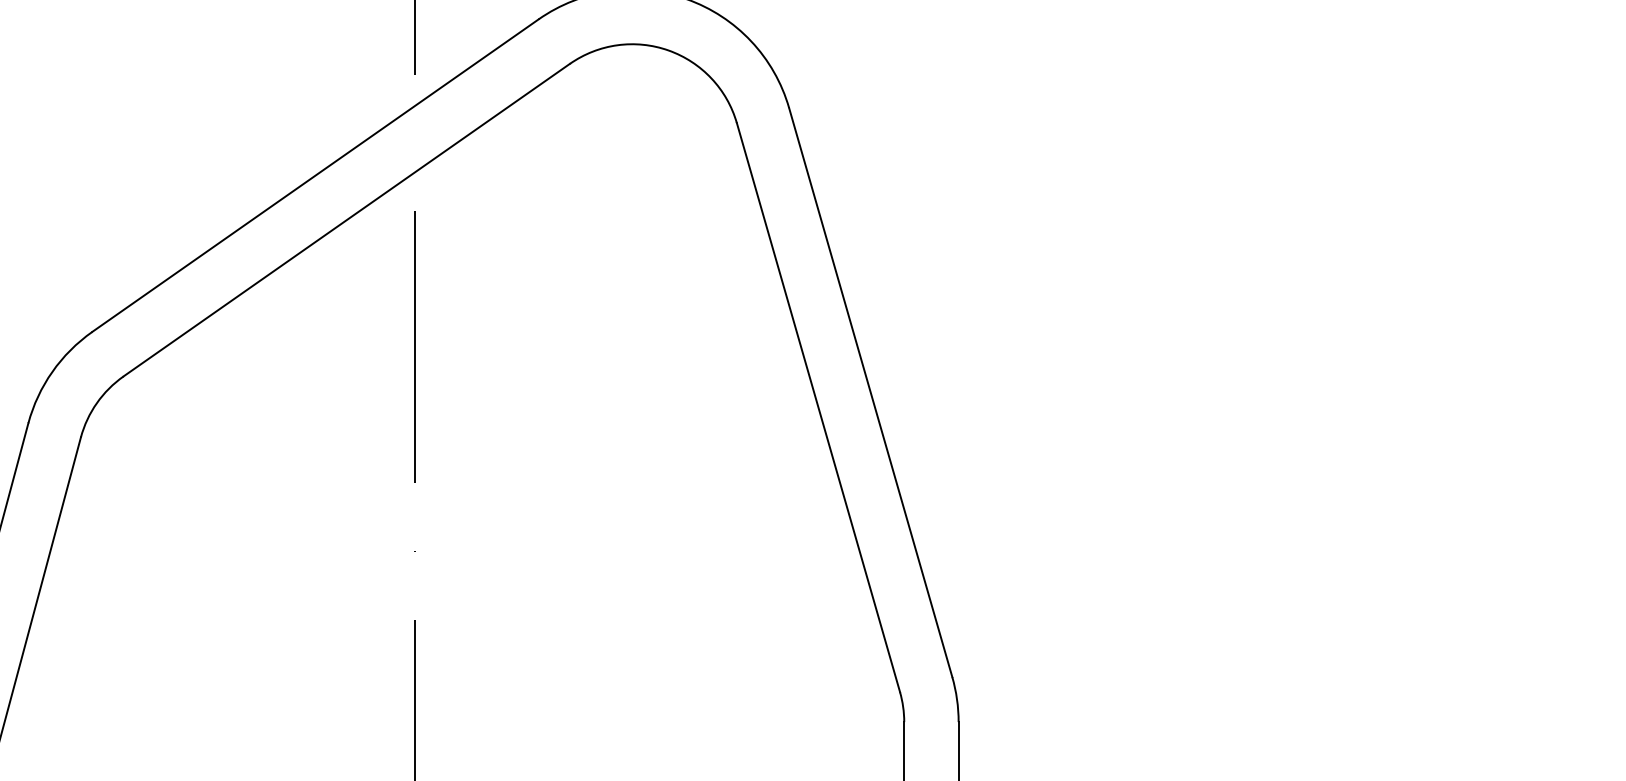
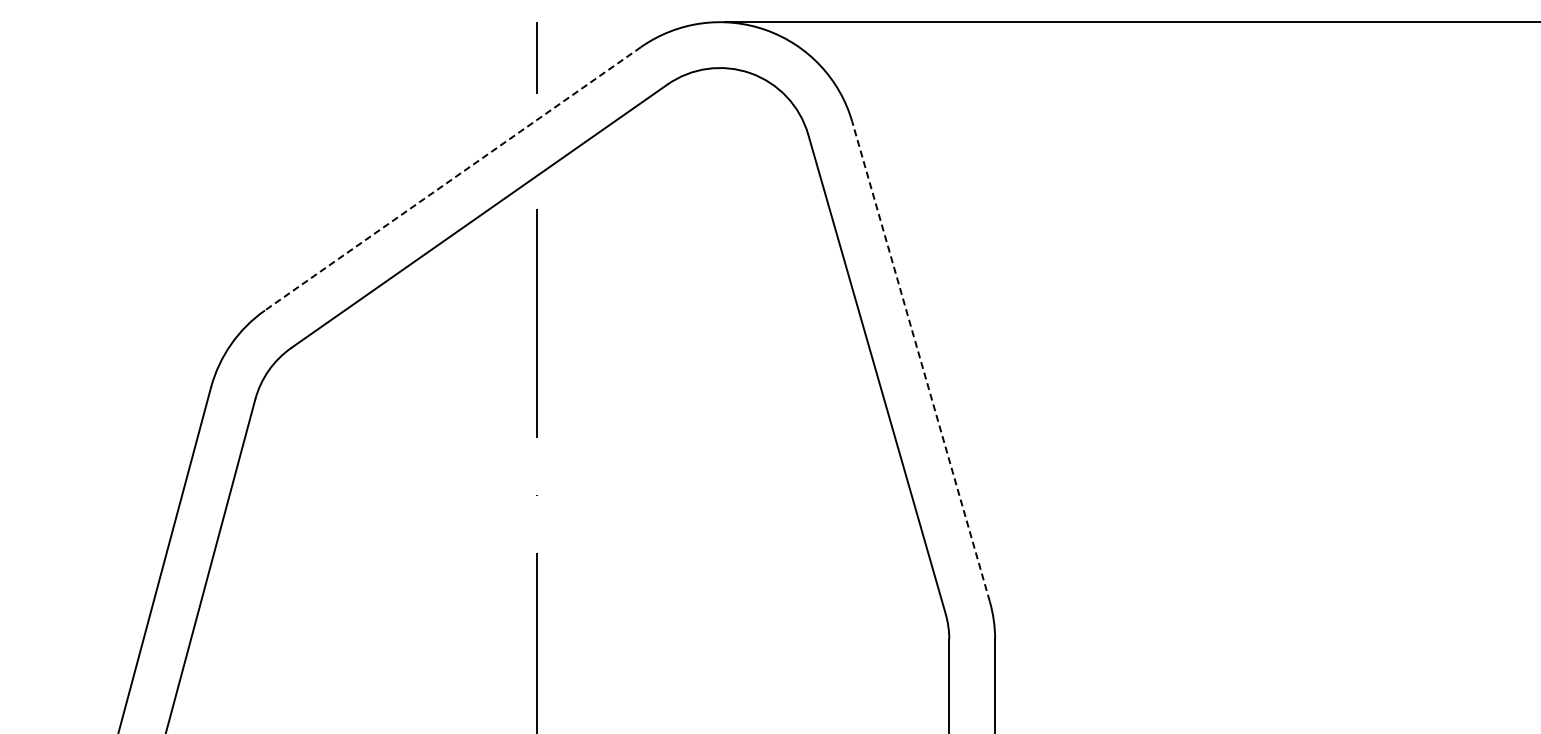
line: (316, 175) -> (453, 178), solid -> dashed
line: (870, 392) -> (920, 361), solid -> dashed

